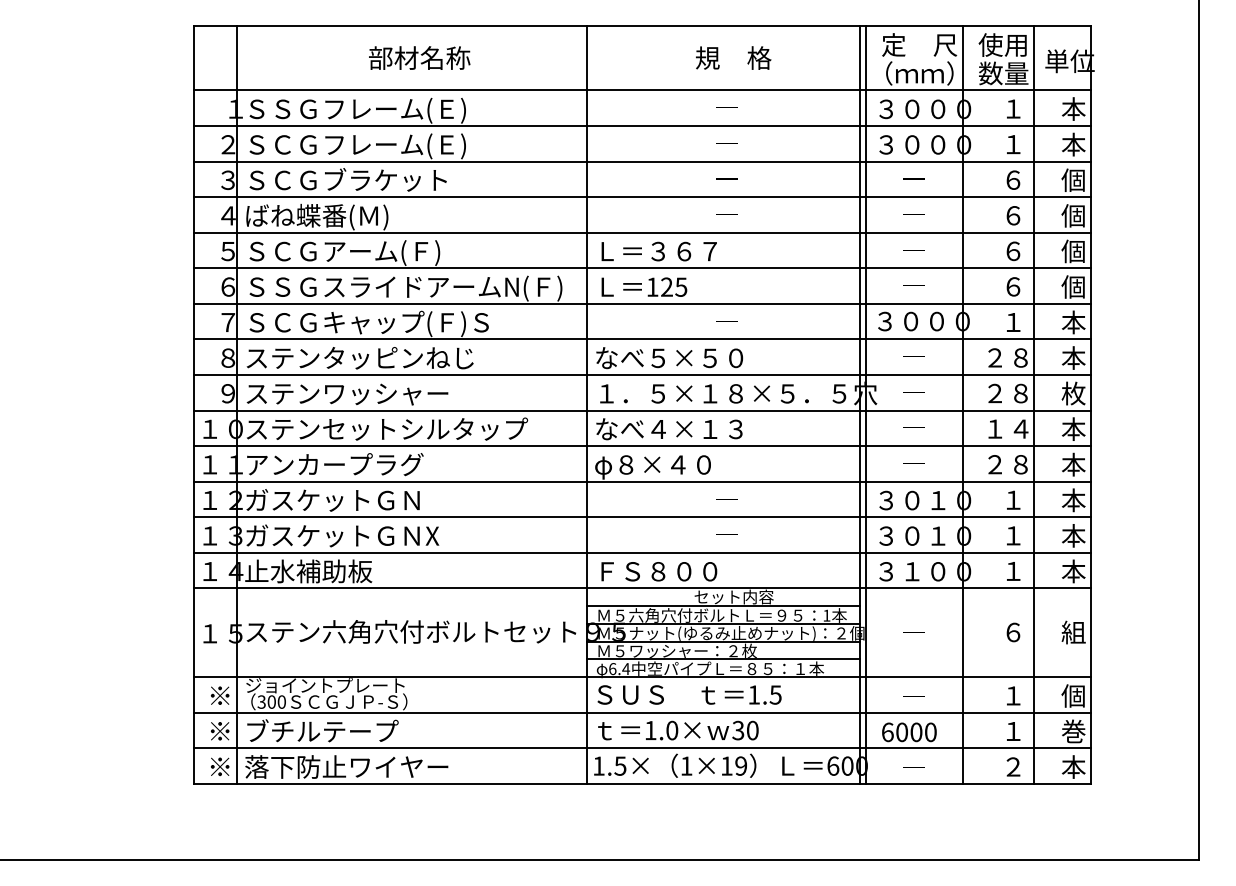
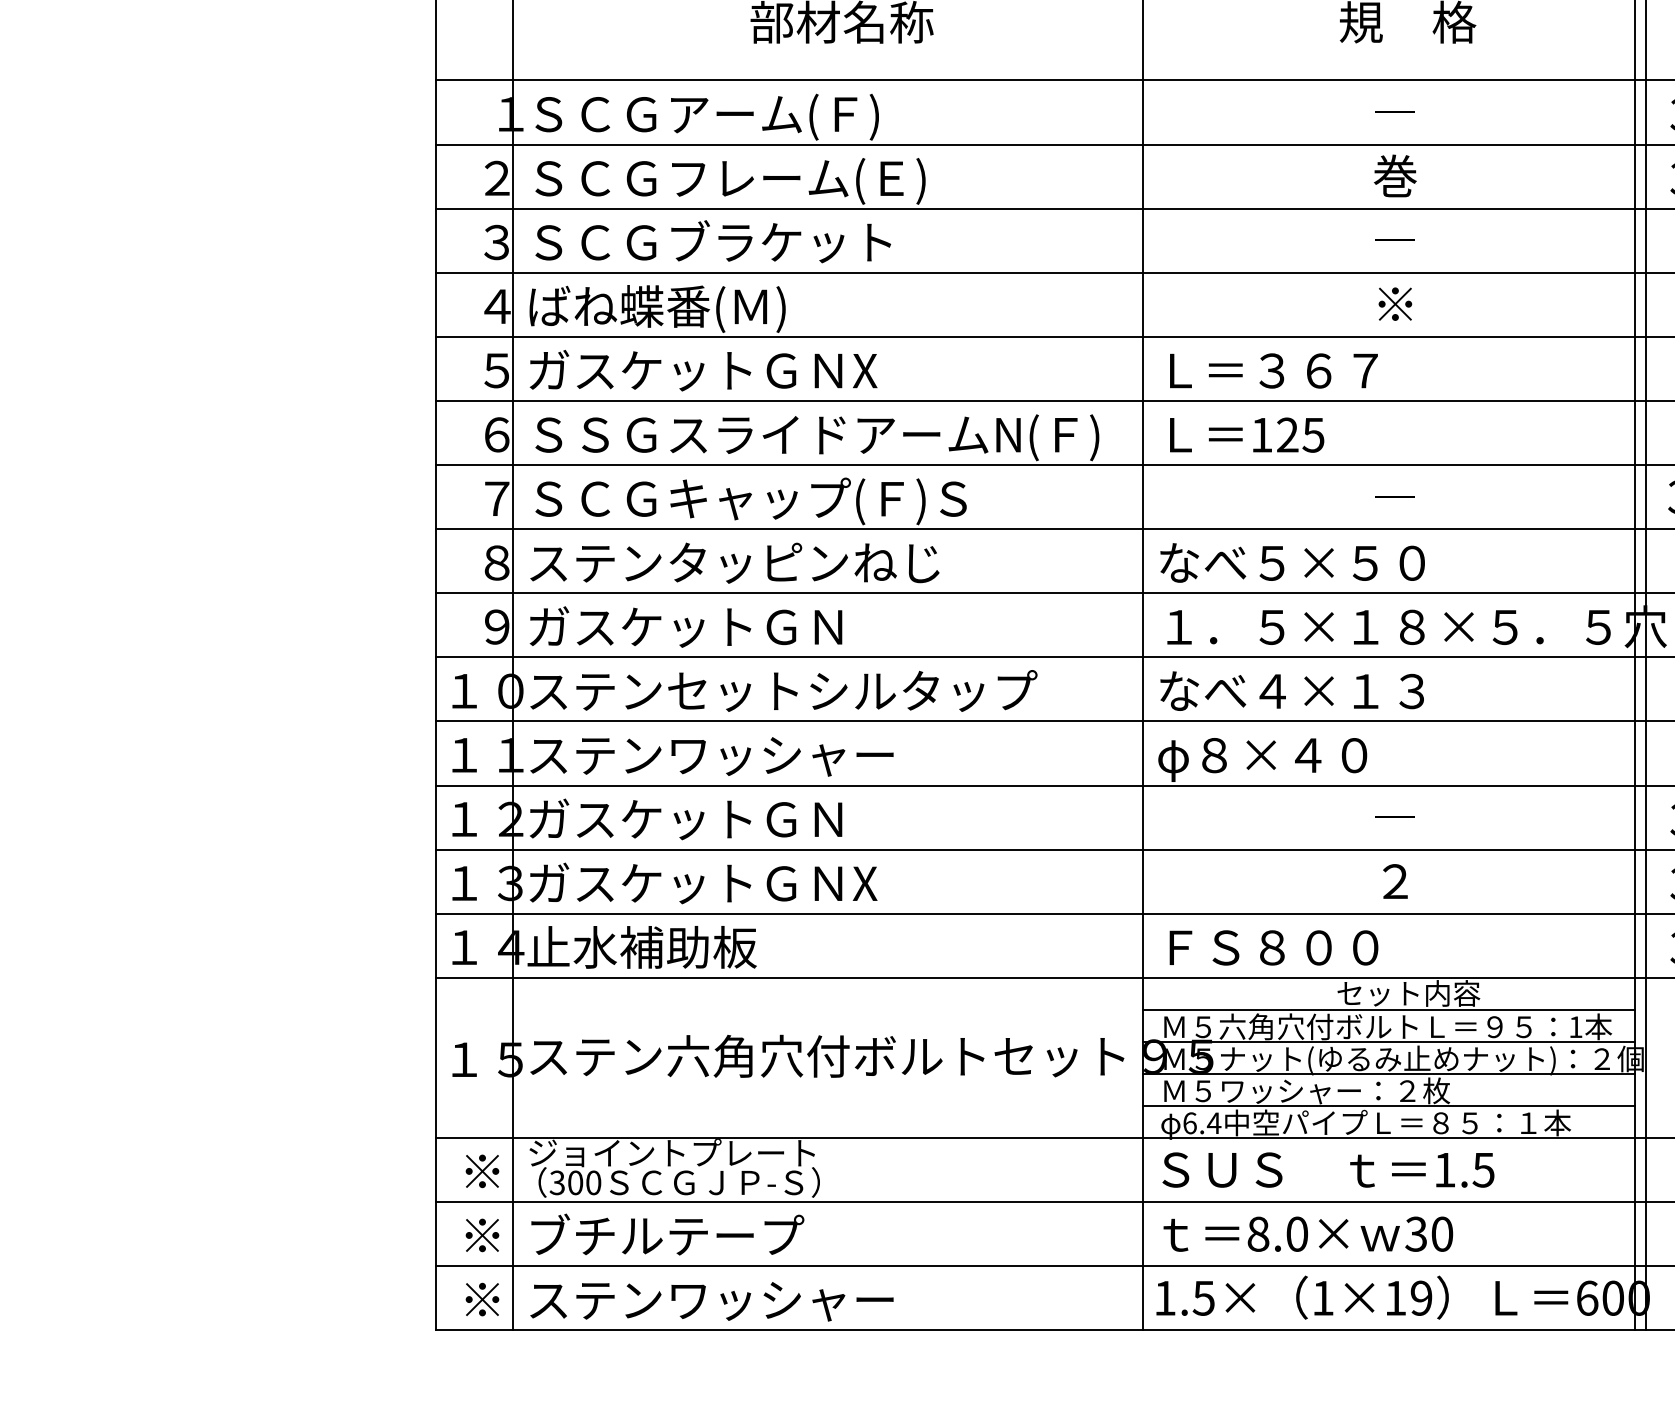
text: (370, 110) -> (753, 116), ＳＳＧフレーム(Ｅ) -> ＳＣＧアーム(Ｆ)
text: (726, 143) -> (1395, 176), ― -> 巻
text: (726, 214) -> (1395, 304), ― -> ※
text: (343, 252) -> (704, 372), ＳＣＧアーム(Ｆ) -> ガスケットＧＮX
text: (347, 393) -> (711, 626), ステンワッシャー -> ガスケットＧＮ
text: (347, 464) -> (711, 754), アンカープラグ -> ステンワッシャー
text: (726, 534) -> (1395, 880), ― -> ２
text: (650, 730) -> (1258, 1234), 1.0× -> 8.0×
text: (333, 766) -> (686, 1298), 落下防止ワイヤー -> ステンワッシャー

